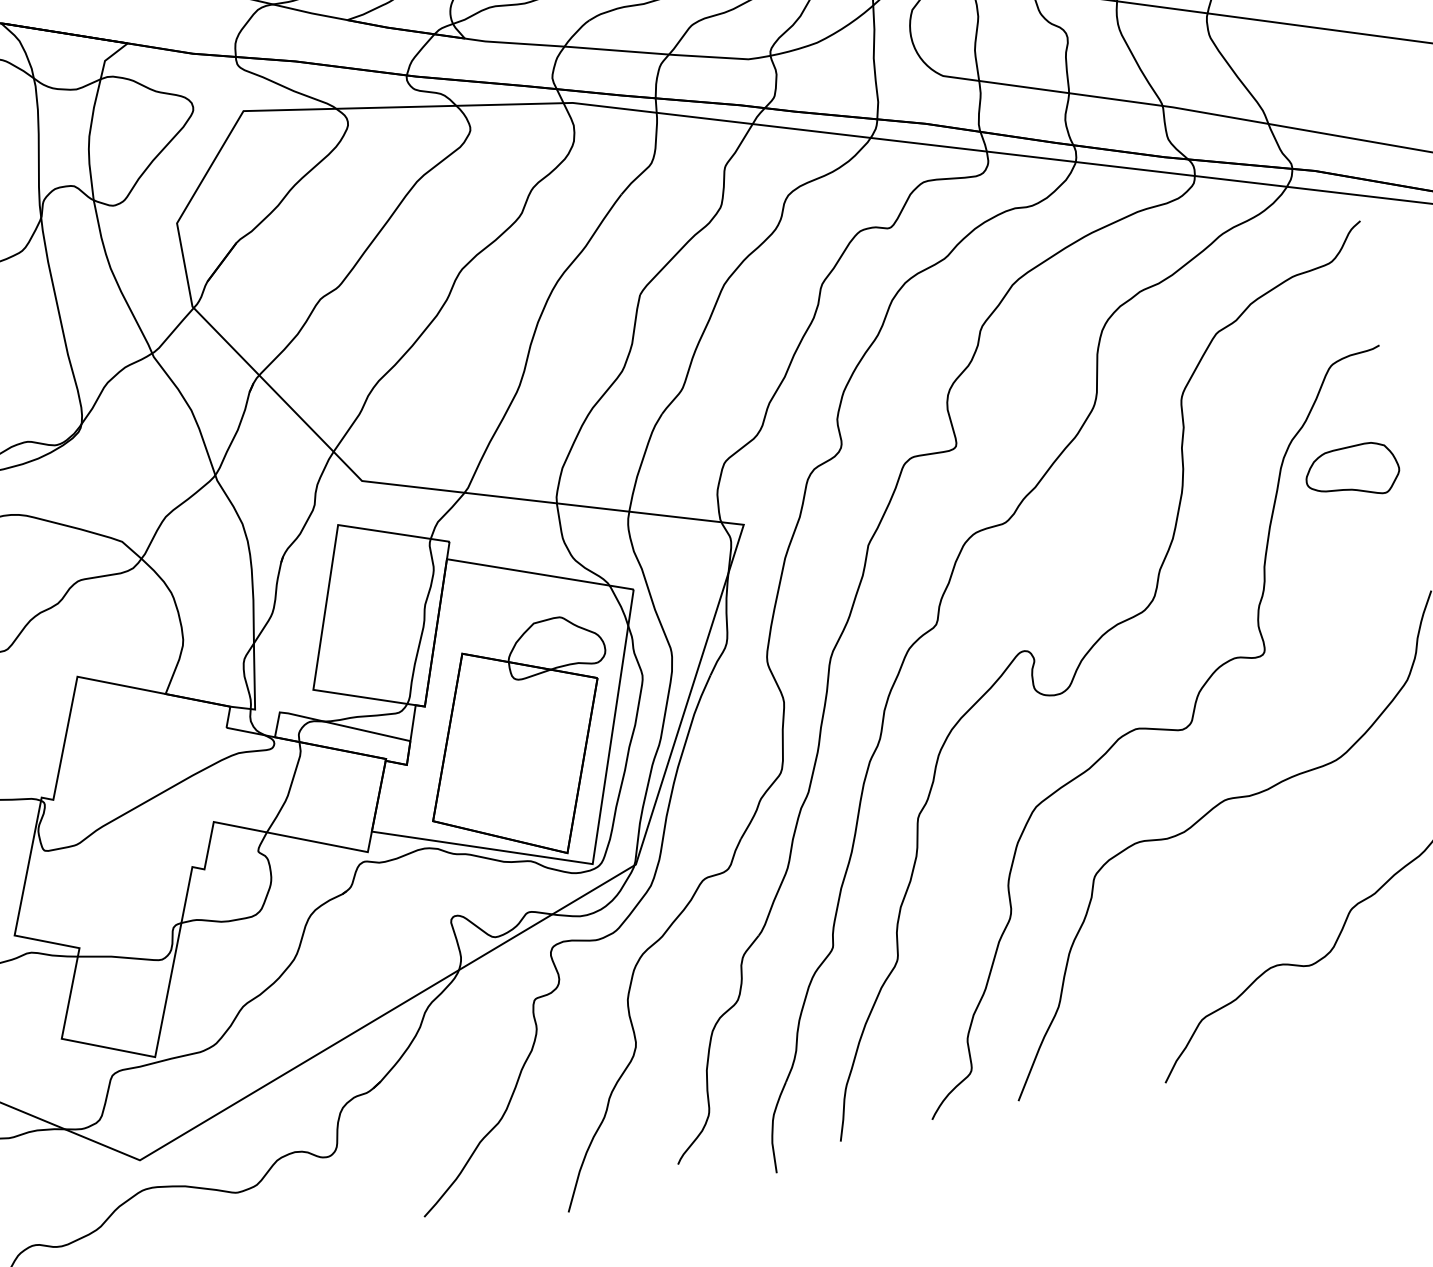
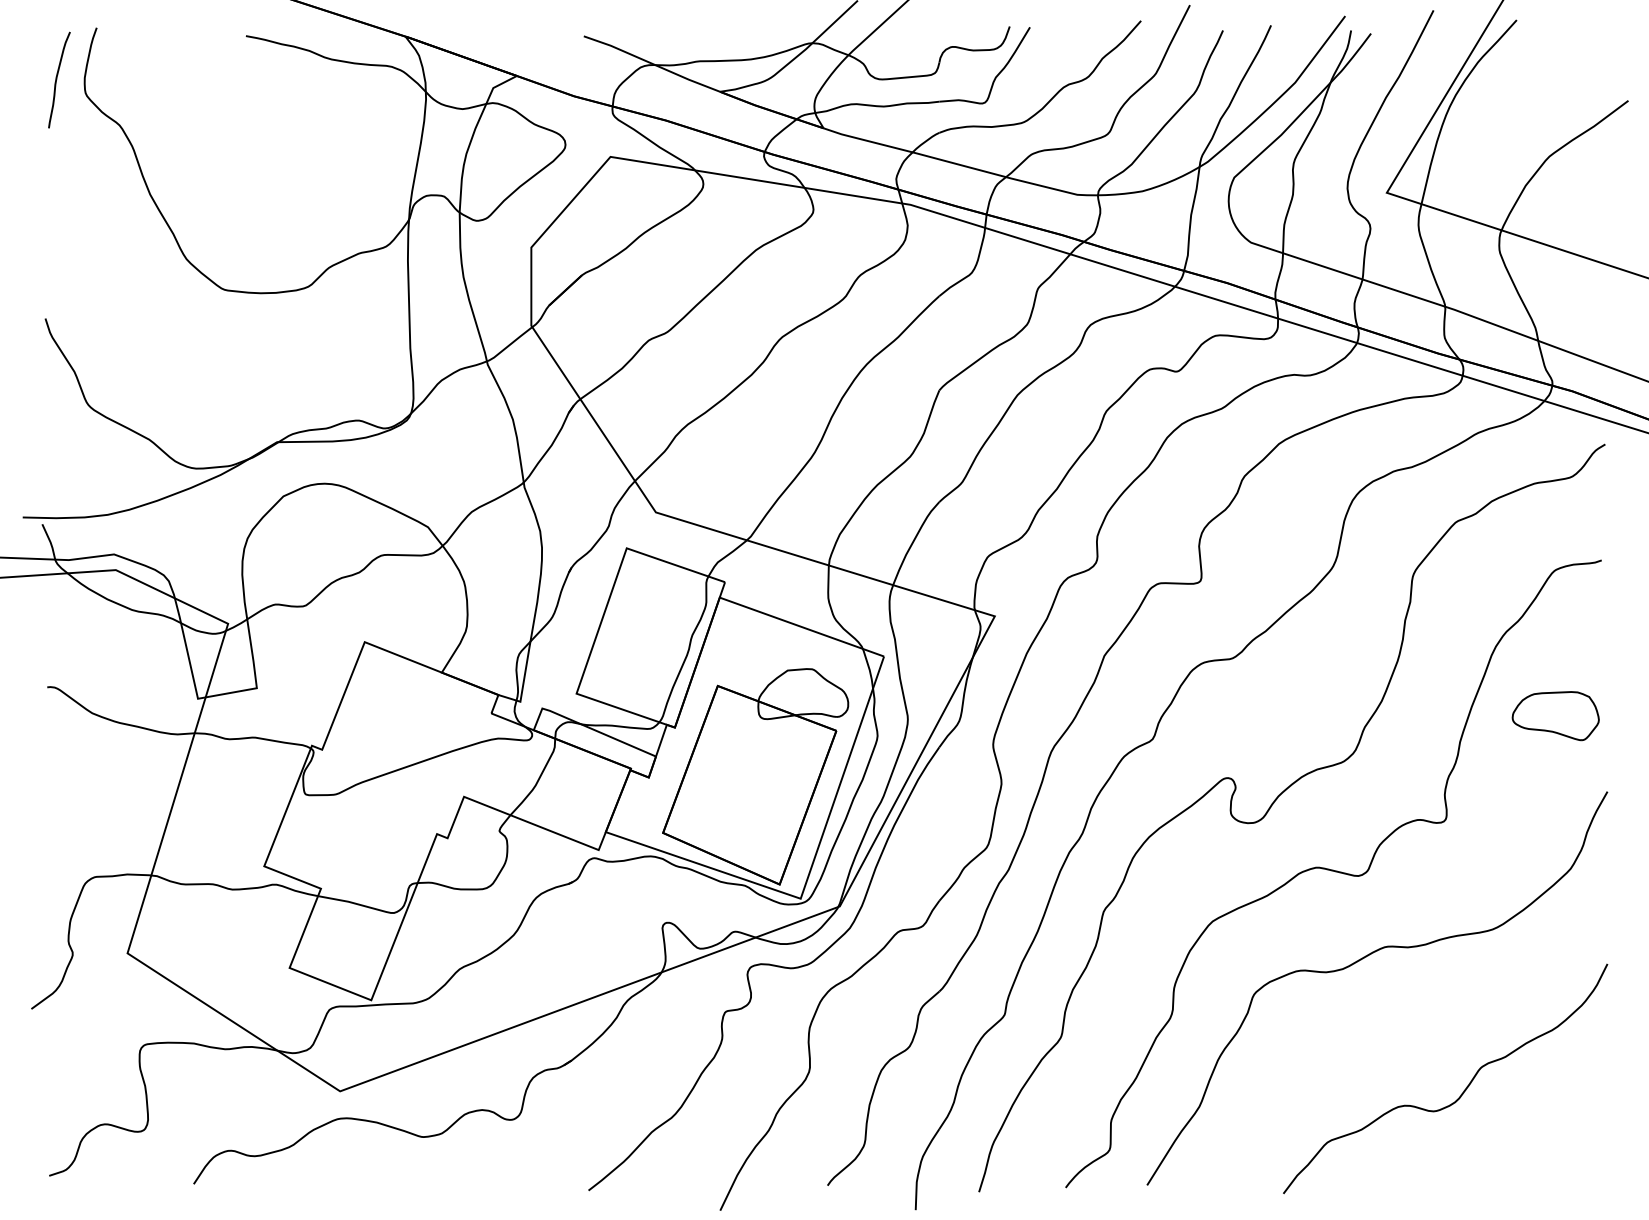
part: (1352, 472) -> (1555, 716), moved

